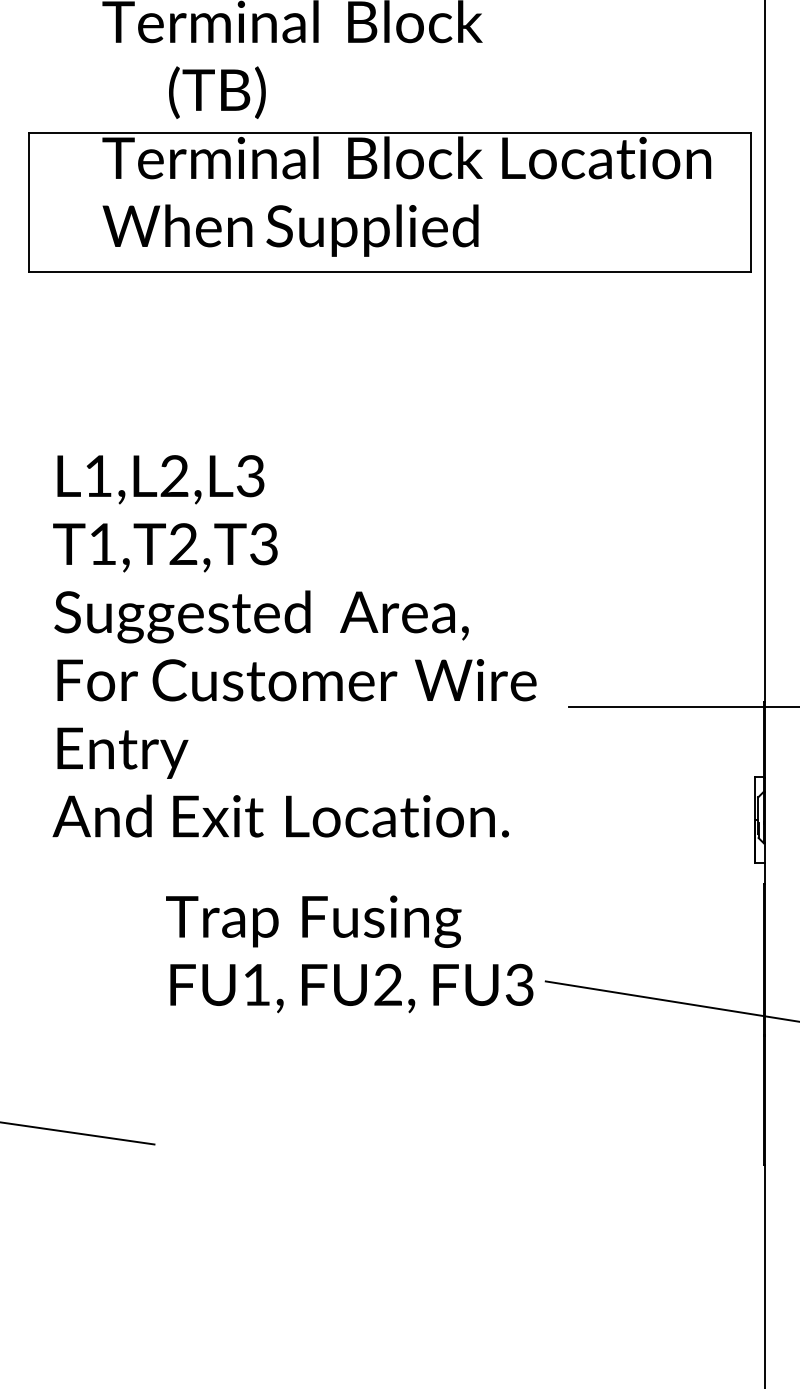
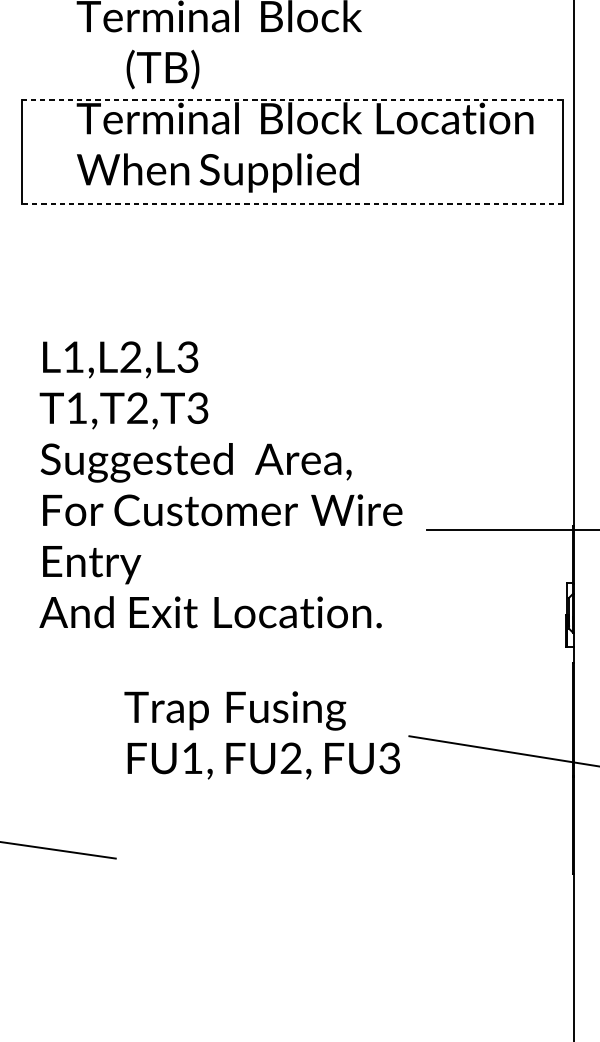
line: (390, 132) -> (292, 99), solid -> dashed
line: (389, 271) -> (292, 203), solid -> dashed
text: (349, 954) -> (262, 735), moved

